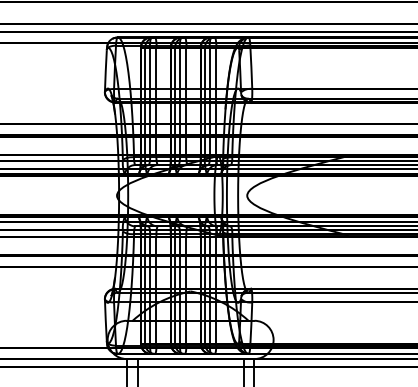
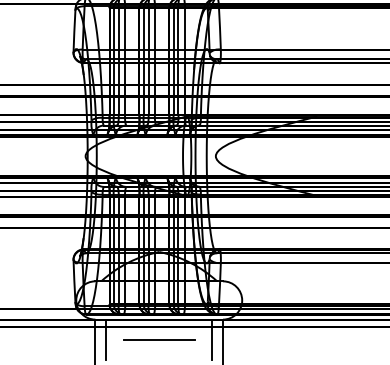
line: (190, 379) -> (159, 340), added

